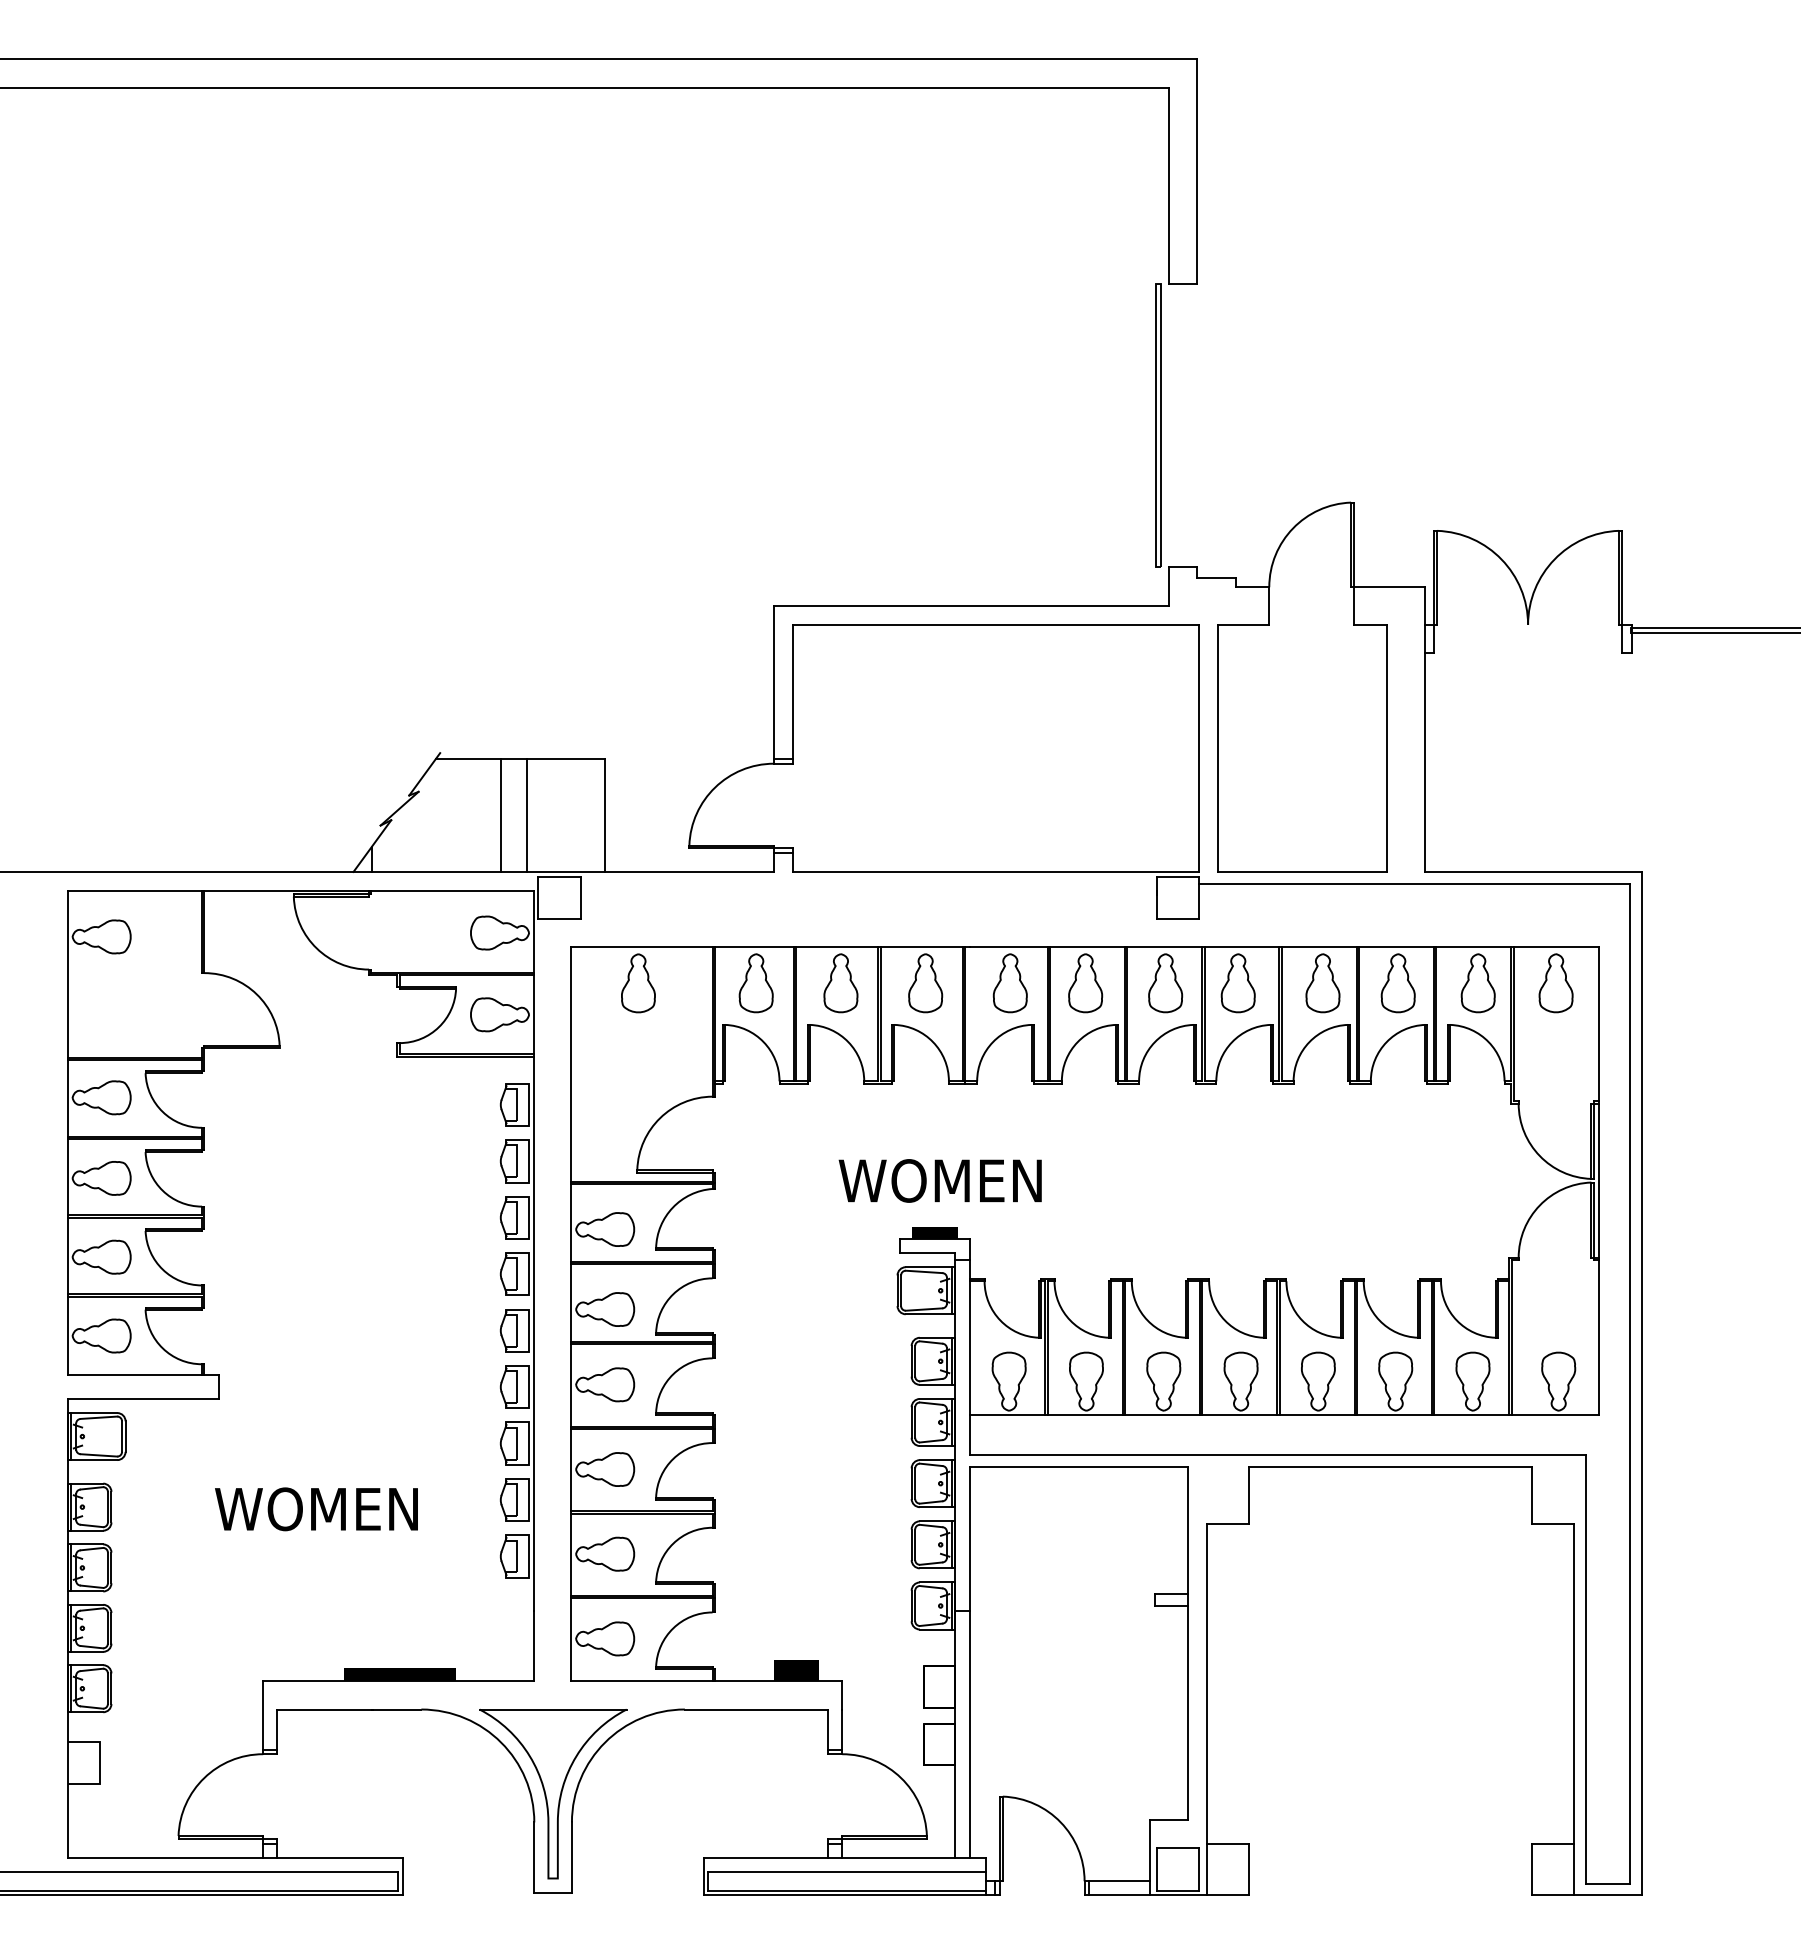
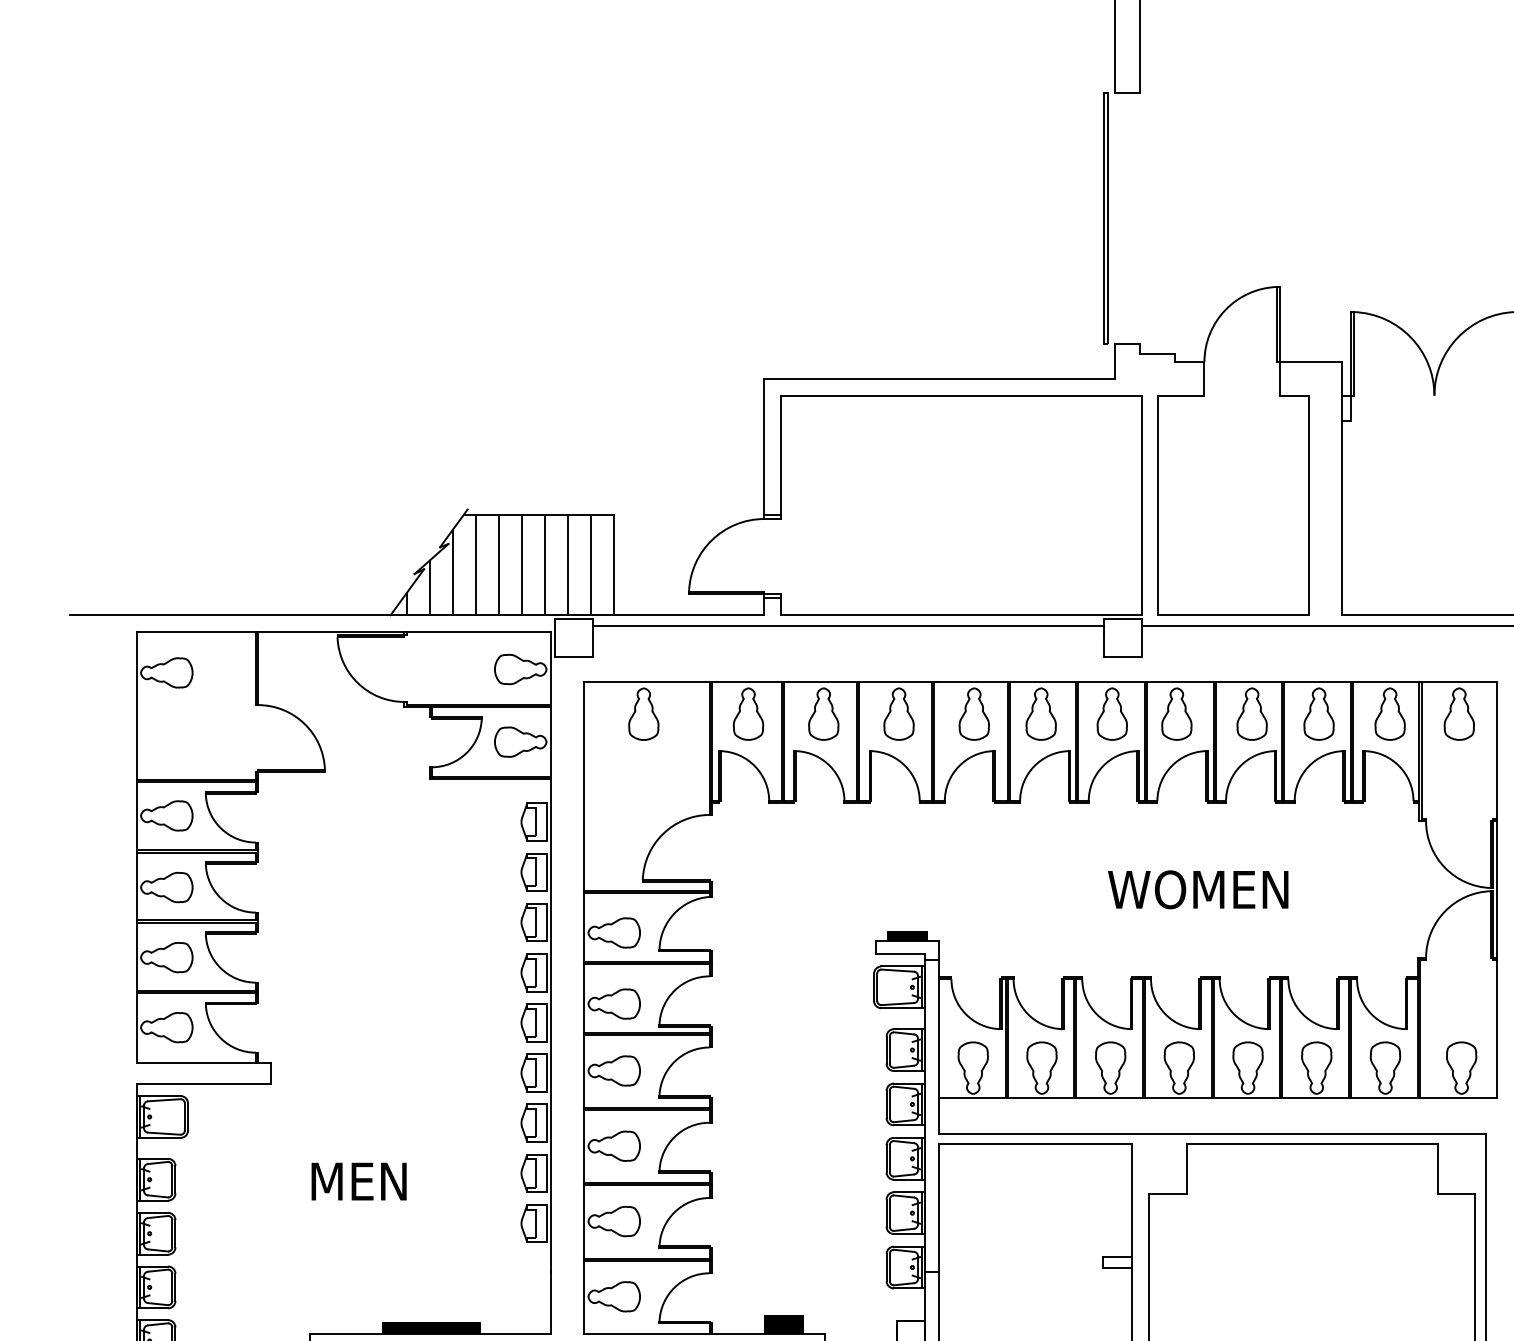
line: (449, 815) -> (475, 565), added
line: (475, 815) -> (499, 565), added
line: (552, 815) -> (567, 565), added
line: (578, 815) -> (590, 565), added
line: (423, 823) -> (452, 572), added
line: (397, 840) -> (429, 587), added
line: (868, 883) -> (848, 625), added
text: (939, 1180) -> (1197, 889), moved
text: (316, 1509) -> (357, 1181), WOMEN -> MEN

